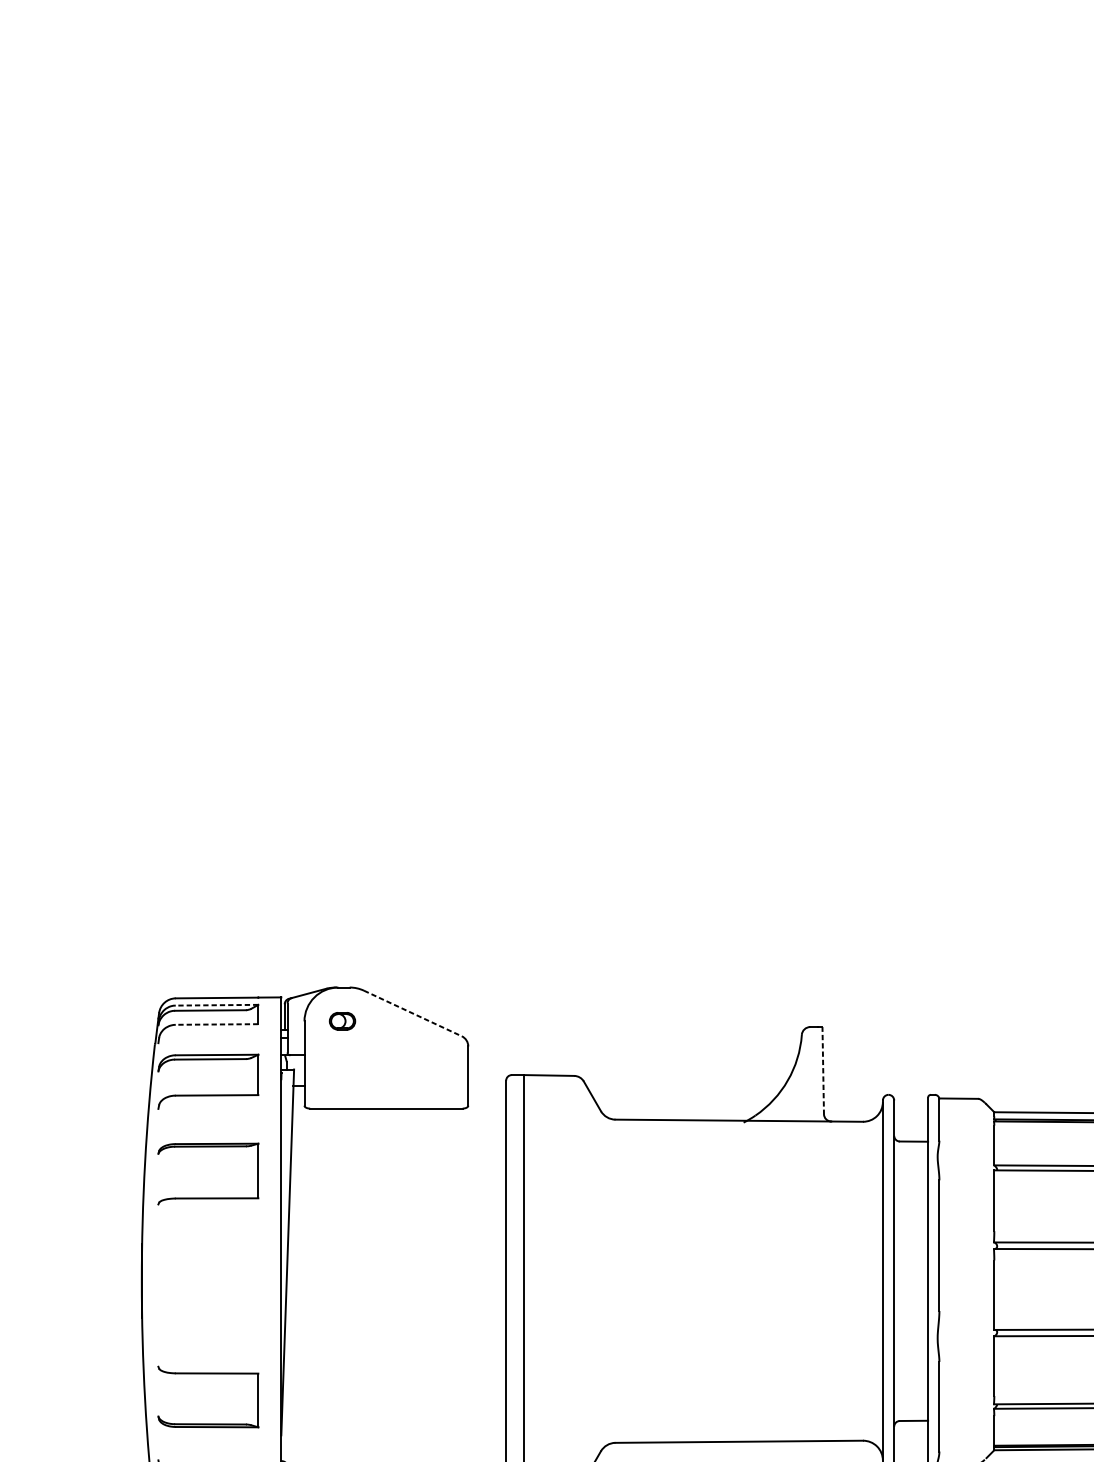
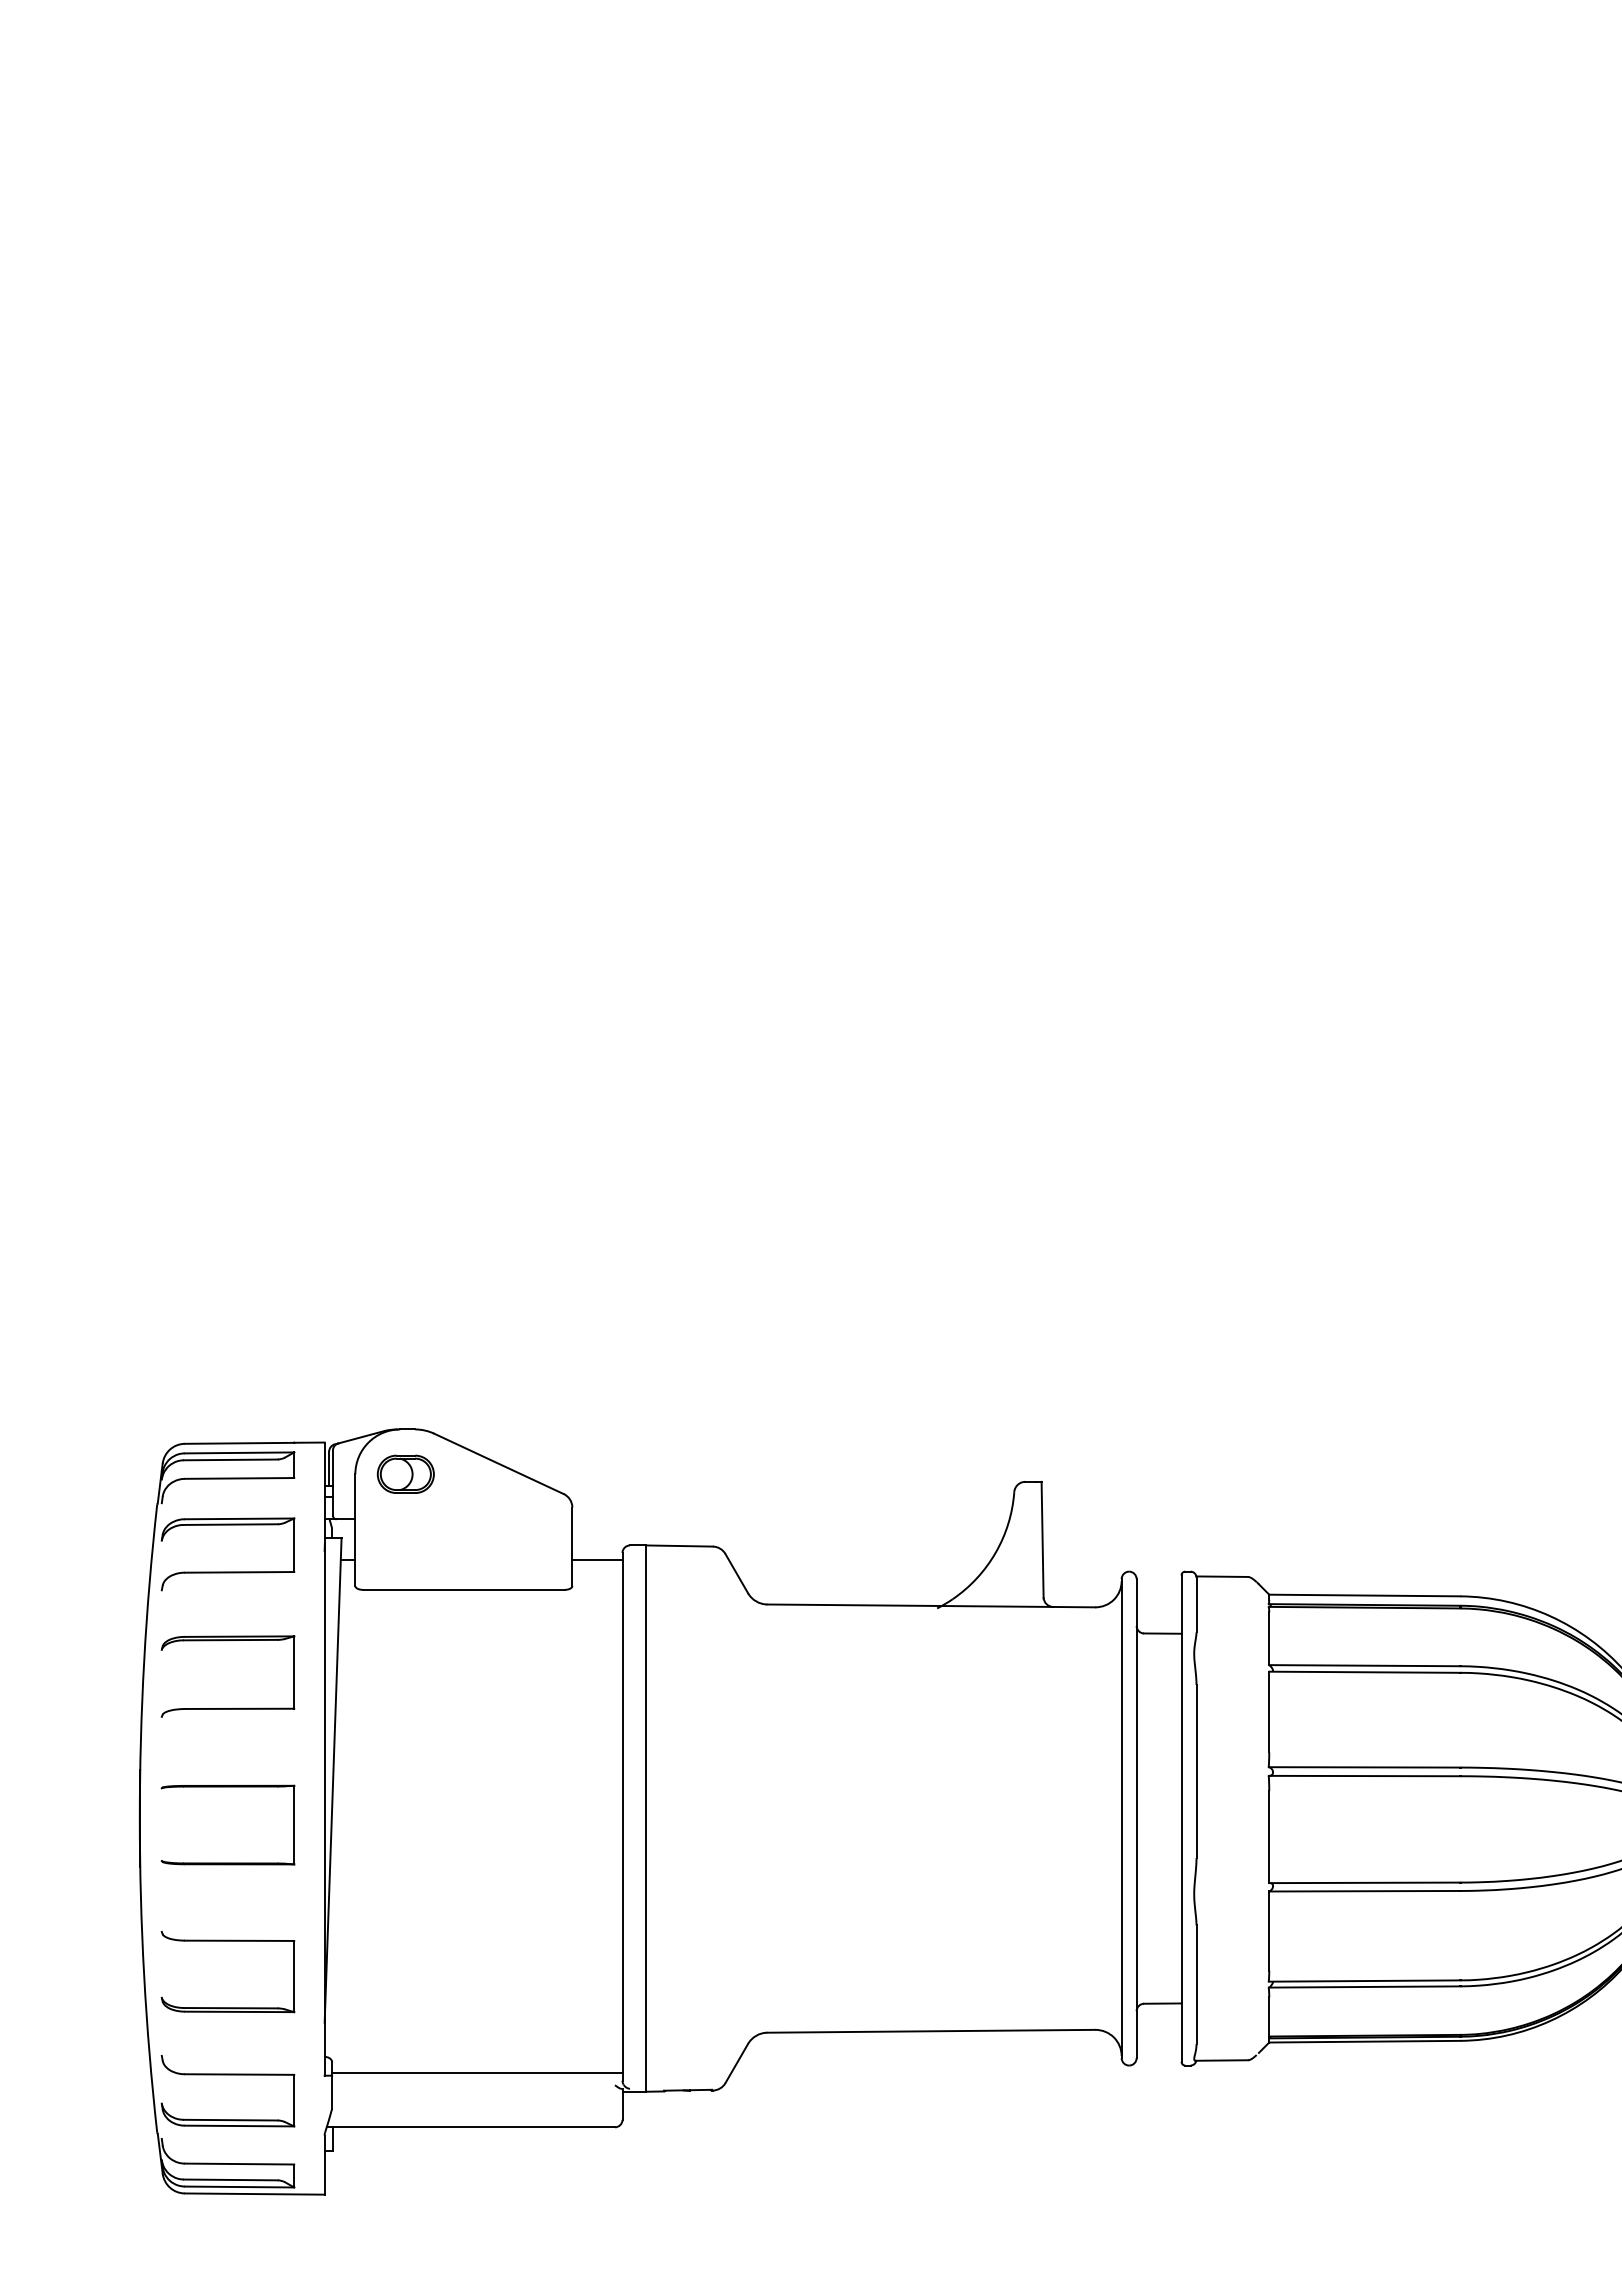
line: (217, 1004) -> (239, 1452), dashed -> solid
line: (413, 1013) -> (499, 1464), dashed -> solid
part: (342, 1020) -> (405, 1473), size x1.67
line: (217, 1024) -> (239, 1478), dashed -> solid
line: (823, 1070) -> (1042, 1539), dashed -> solid
line: (487, 1086) -> (597, 1560), added
part: (207, 1257) -> (227, 1787), added

